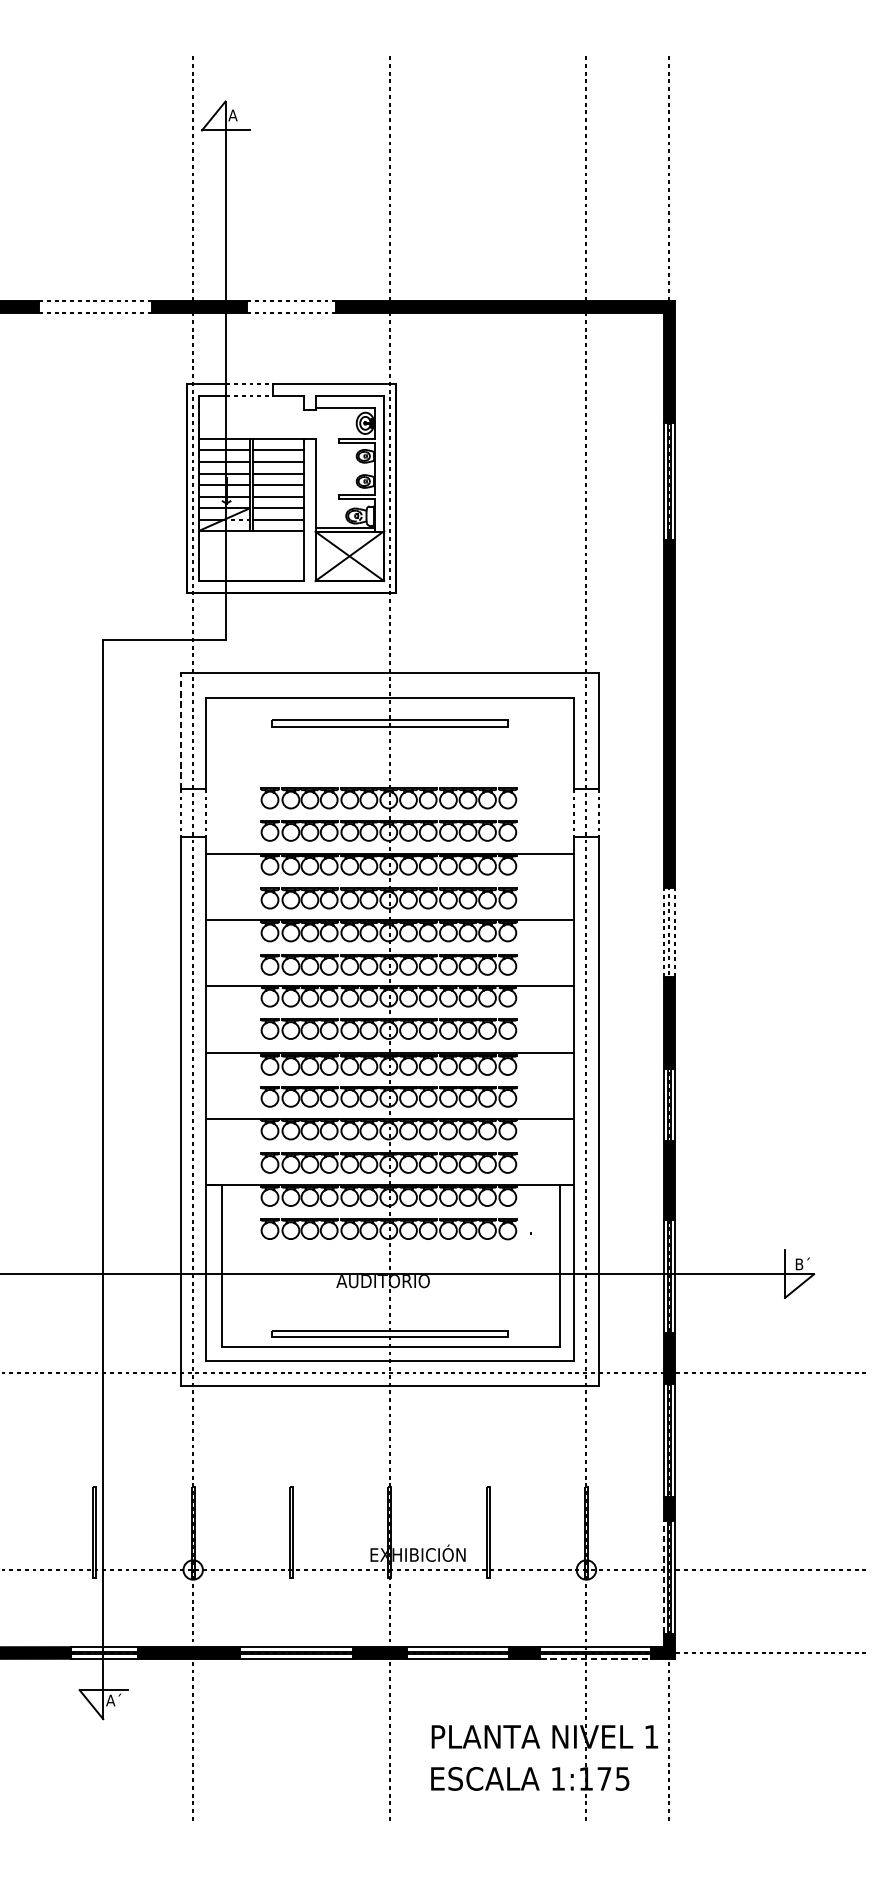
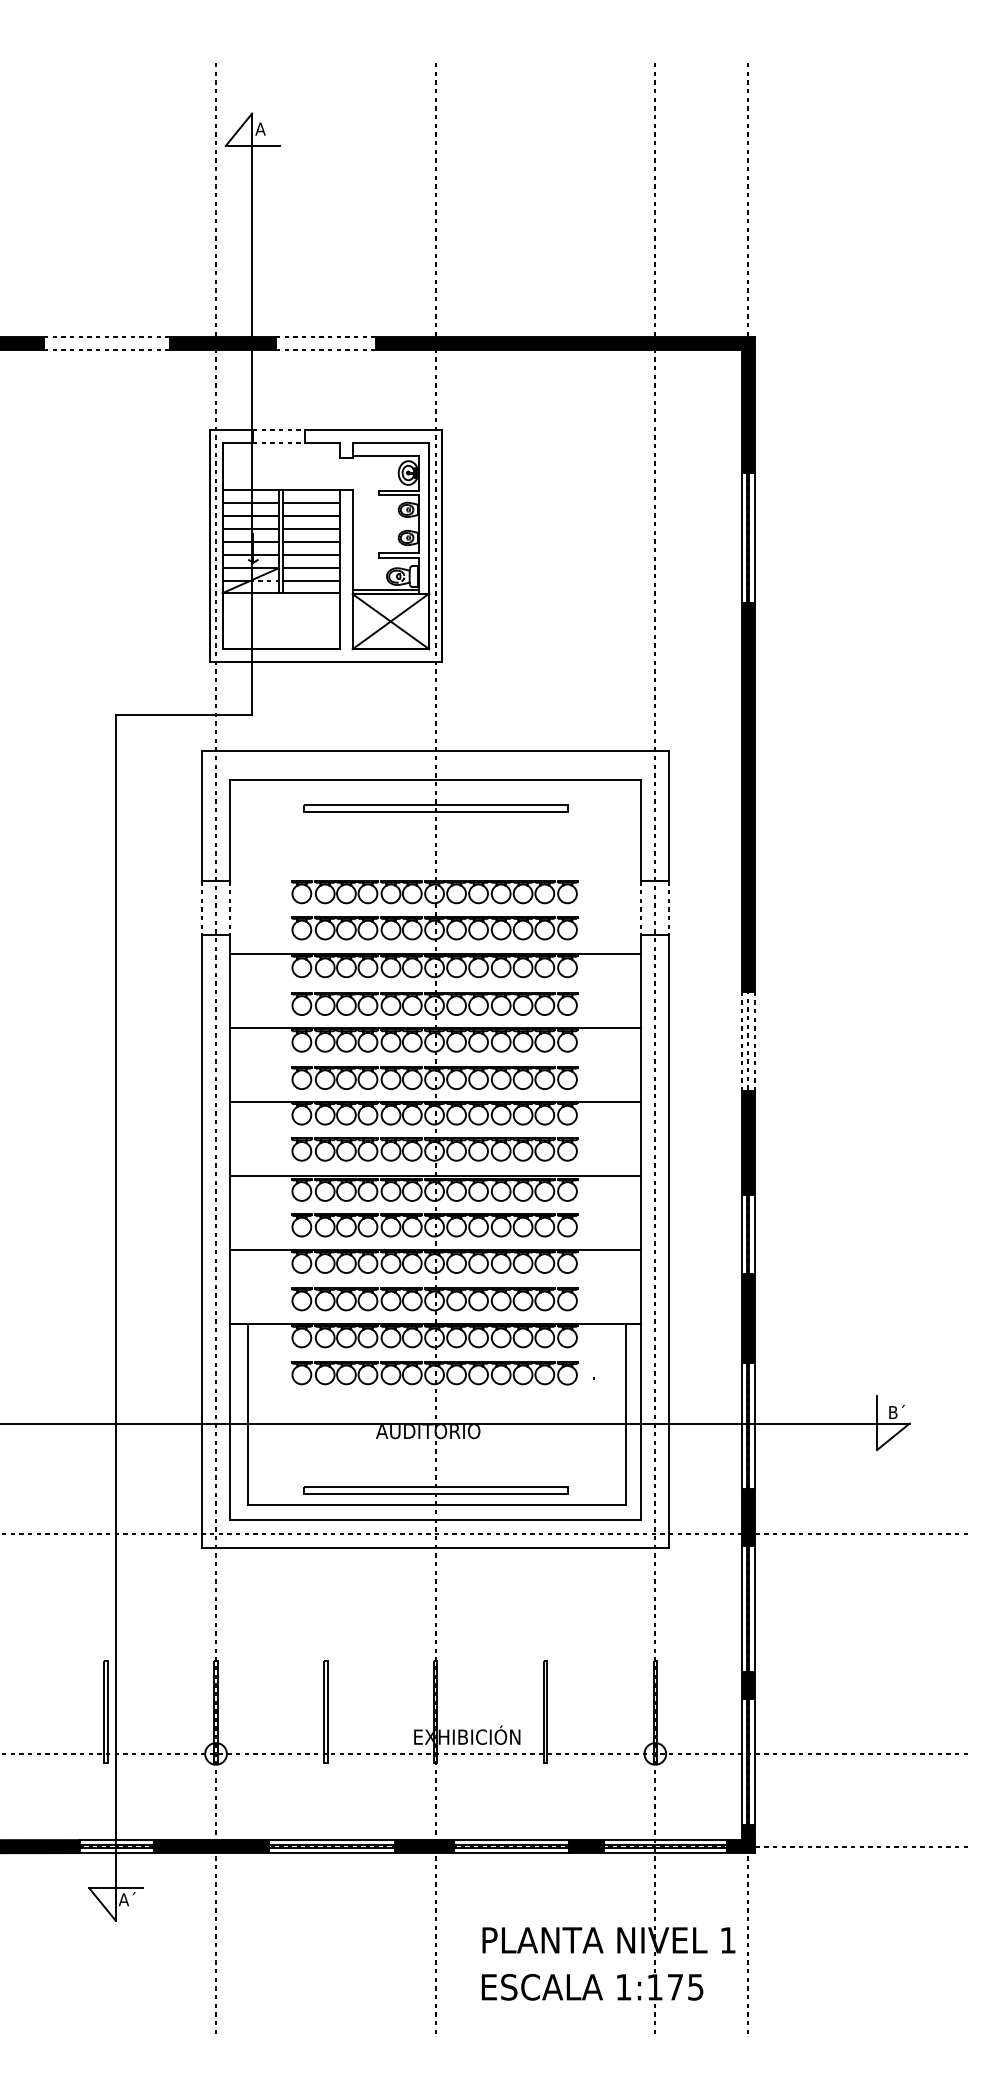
line: (180, 730) -> (201, 816), dashed -> solid
line: (663, 1577) -> (741, 1762), dashed -> solid
line: (595, 1659) -> (665, 1853), dashed -> solid

